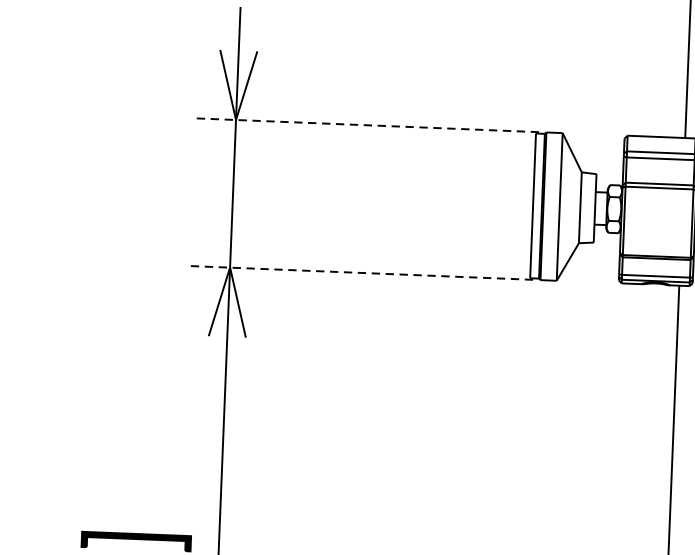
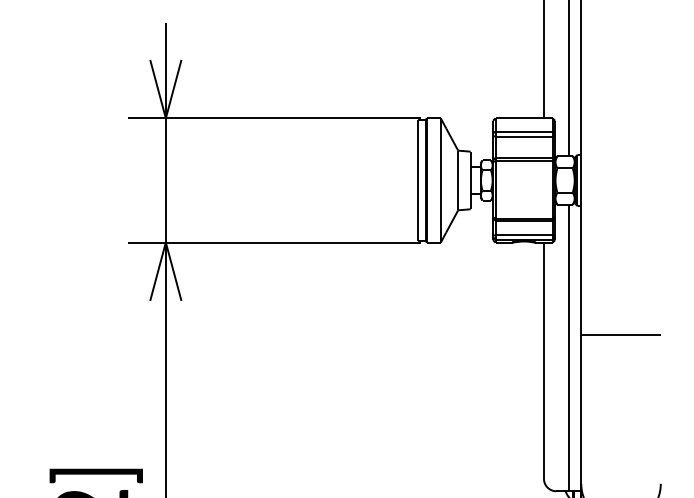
line: (365, 125) -> (274, 118), dashed -> solid
line: (359, 272) -> (274, 242), dashed -> solid

